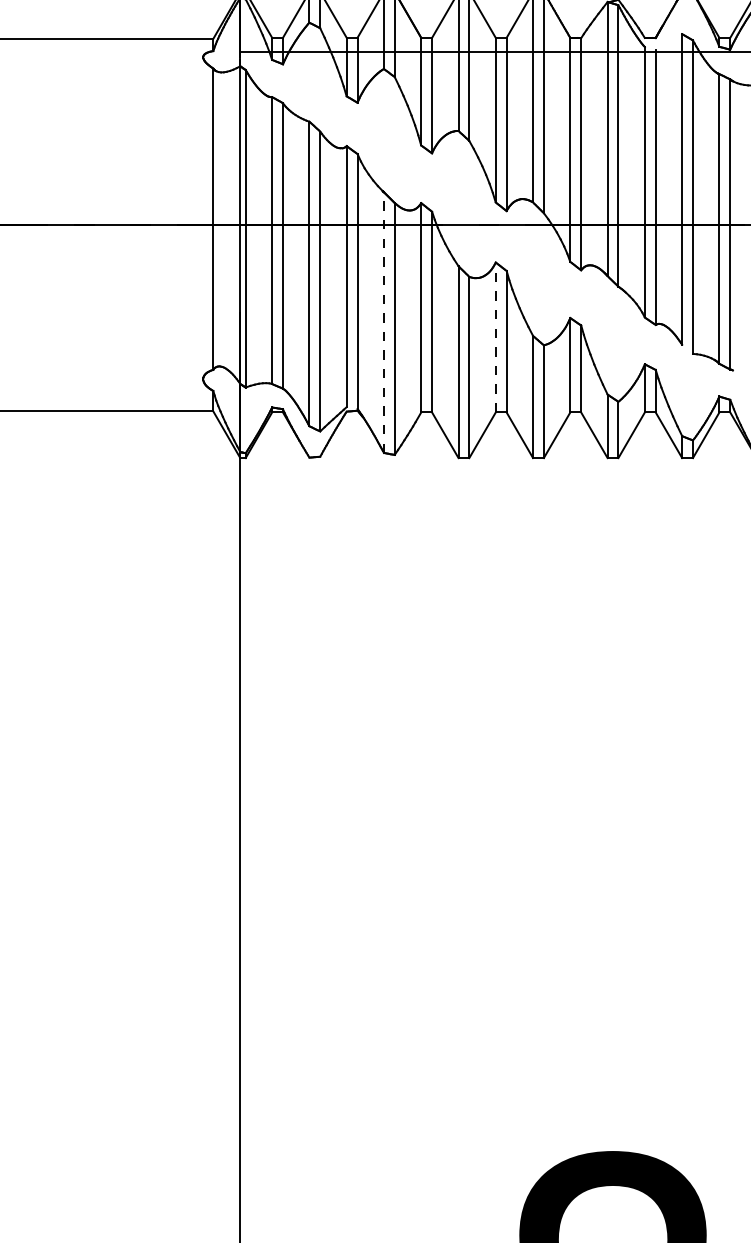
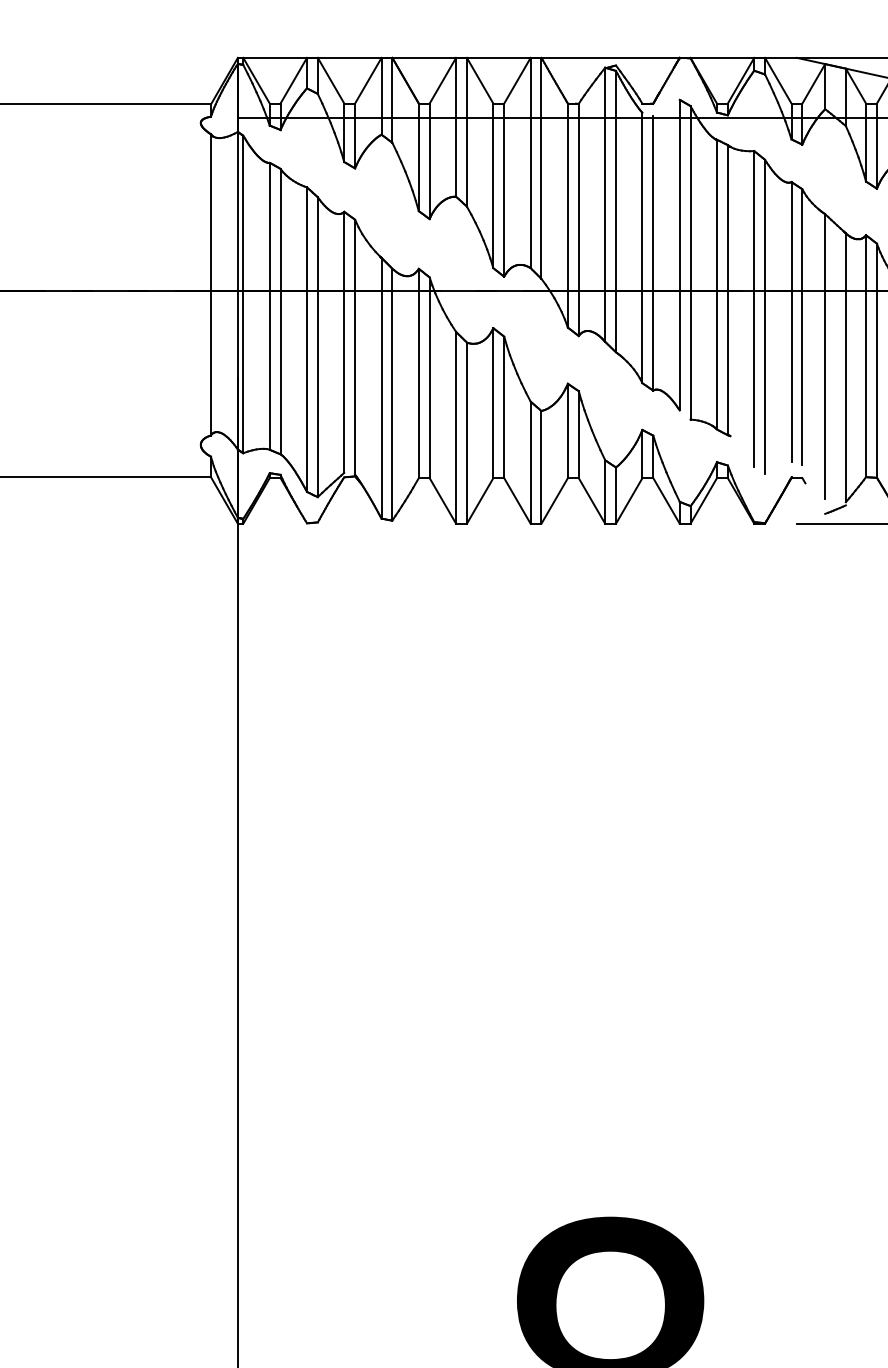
line: (383, 321) -> (381, 387), dashed -> solid
line: (495, 337) -> (493, 403), dashed -> solid

